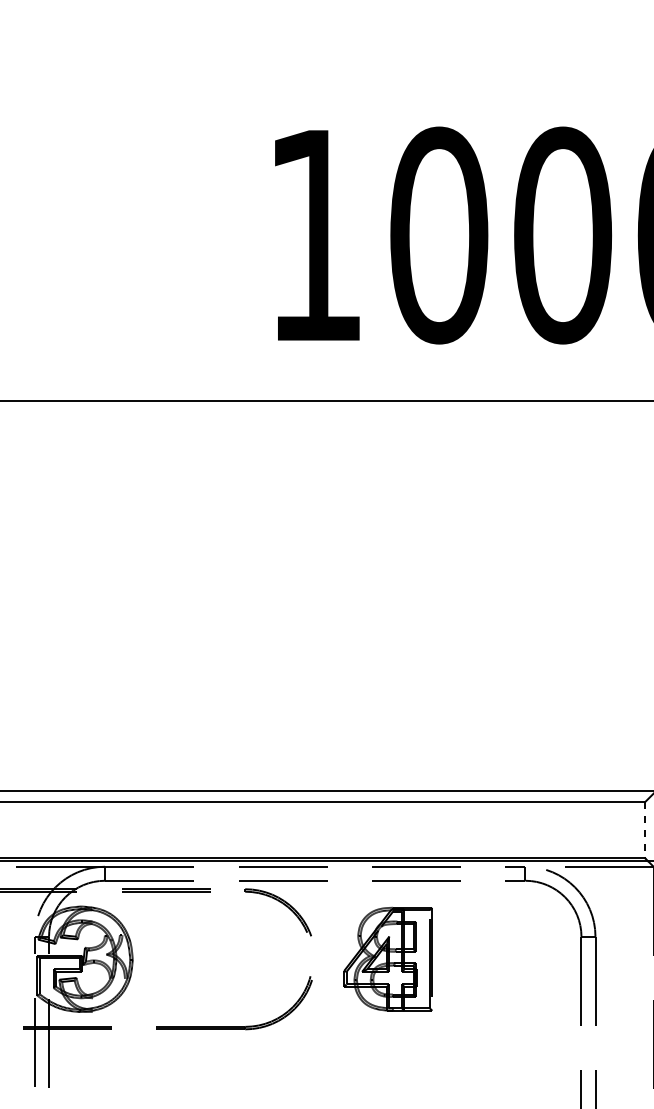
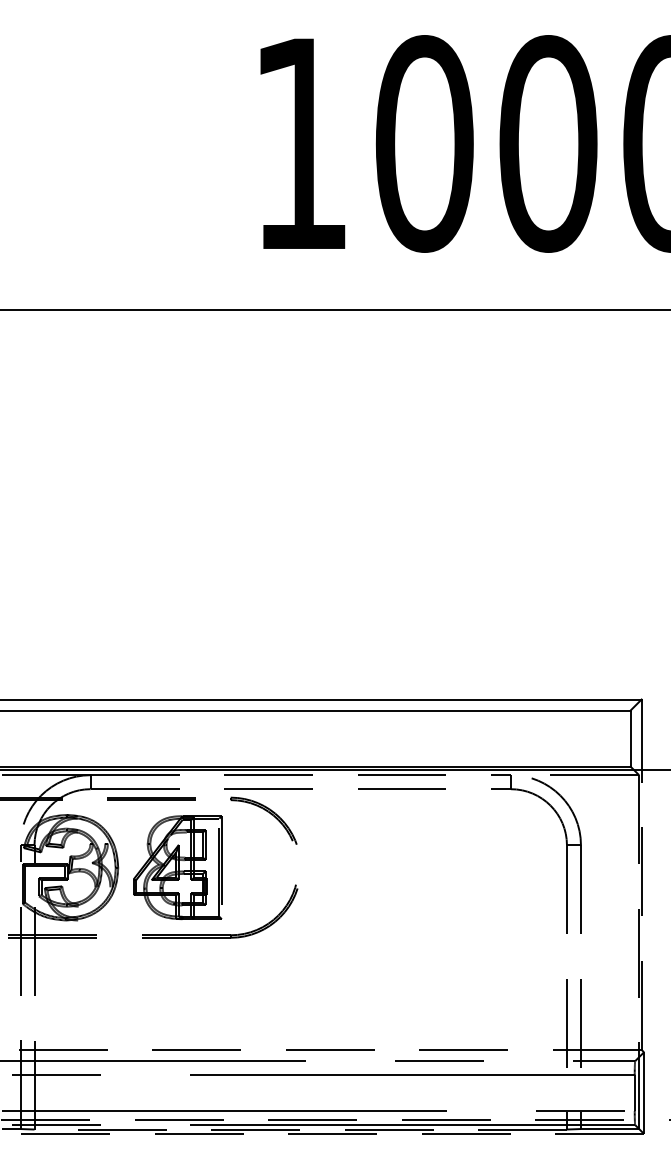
line: (645, 831) -> (630, 739), dashed -> solid
part: (388, 959) -> (177, 867), moved

